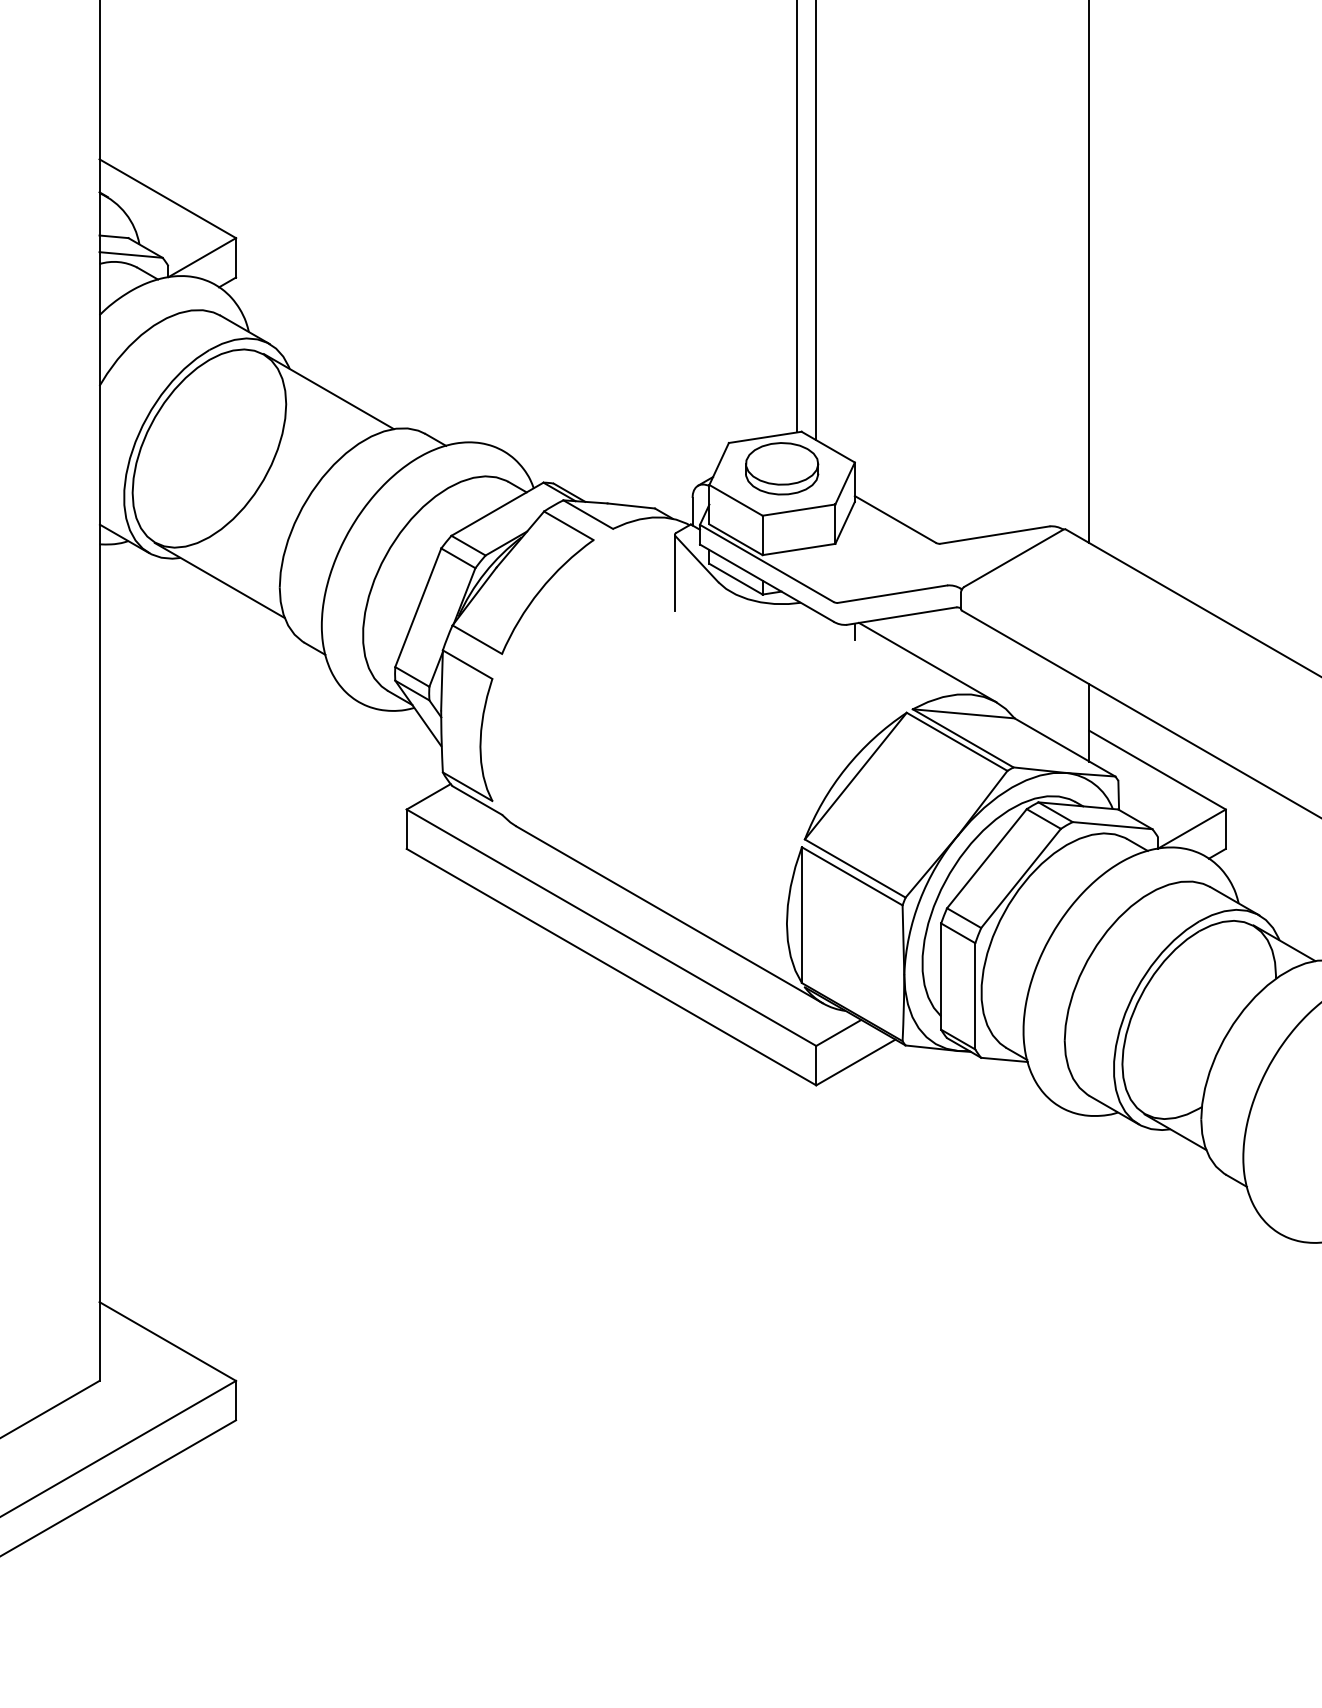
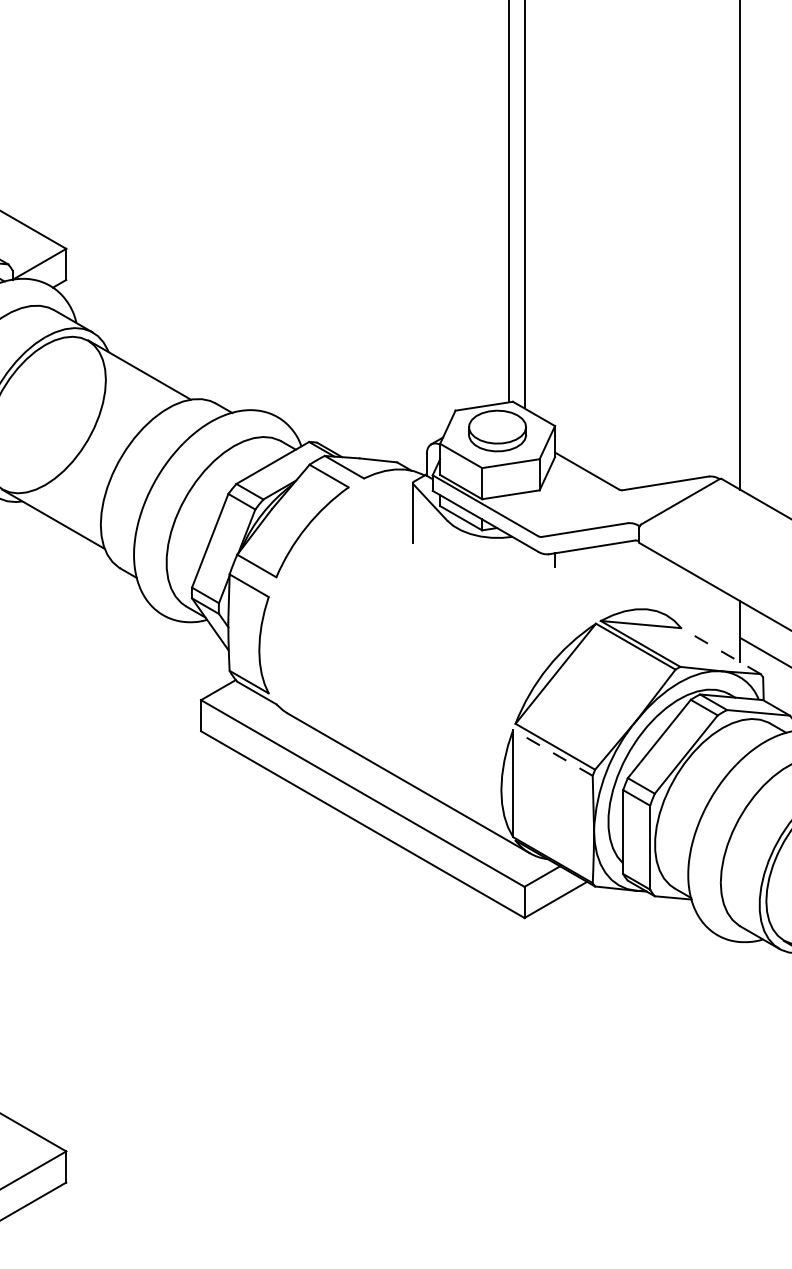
line: (927, 662) -> (612, 584), removed
line: (1064, 747) -> (720, 651), solid -> dashed
line: (851, 876) -> (552, 753), solid -> dashed

